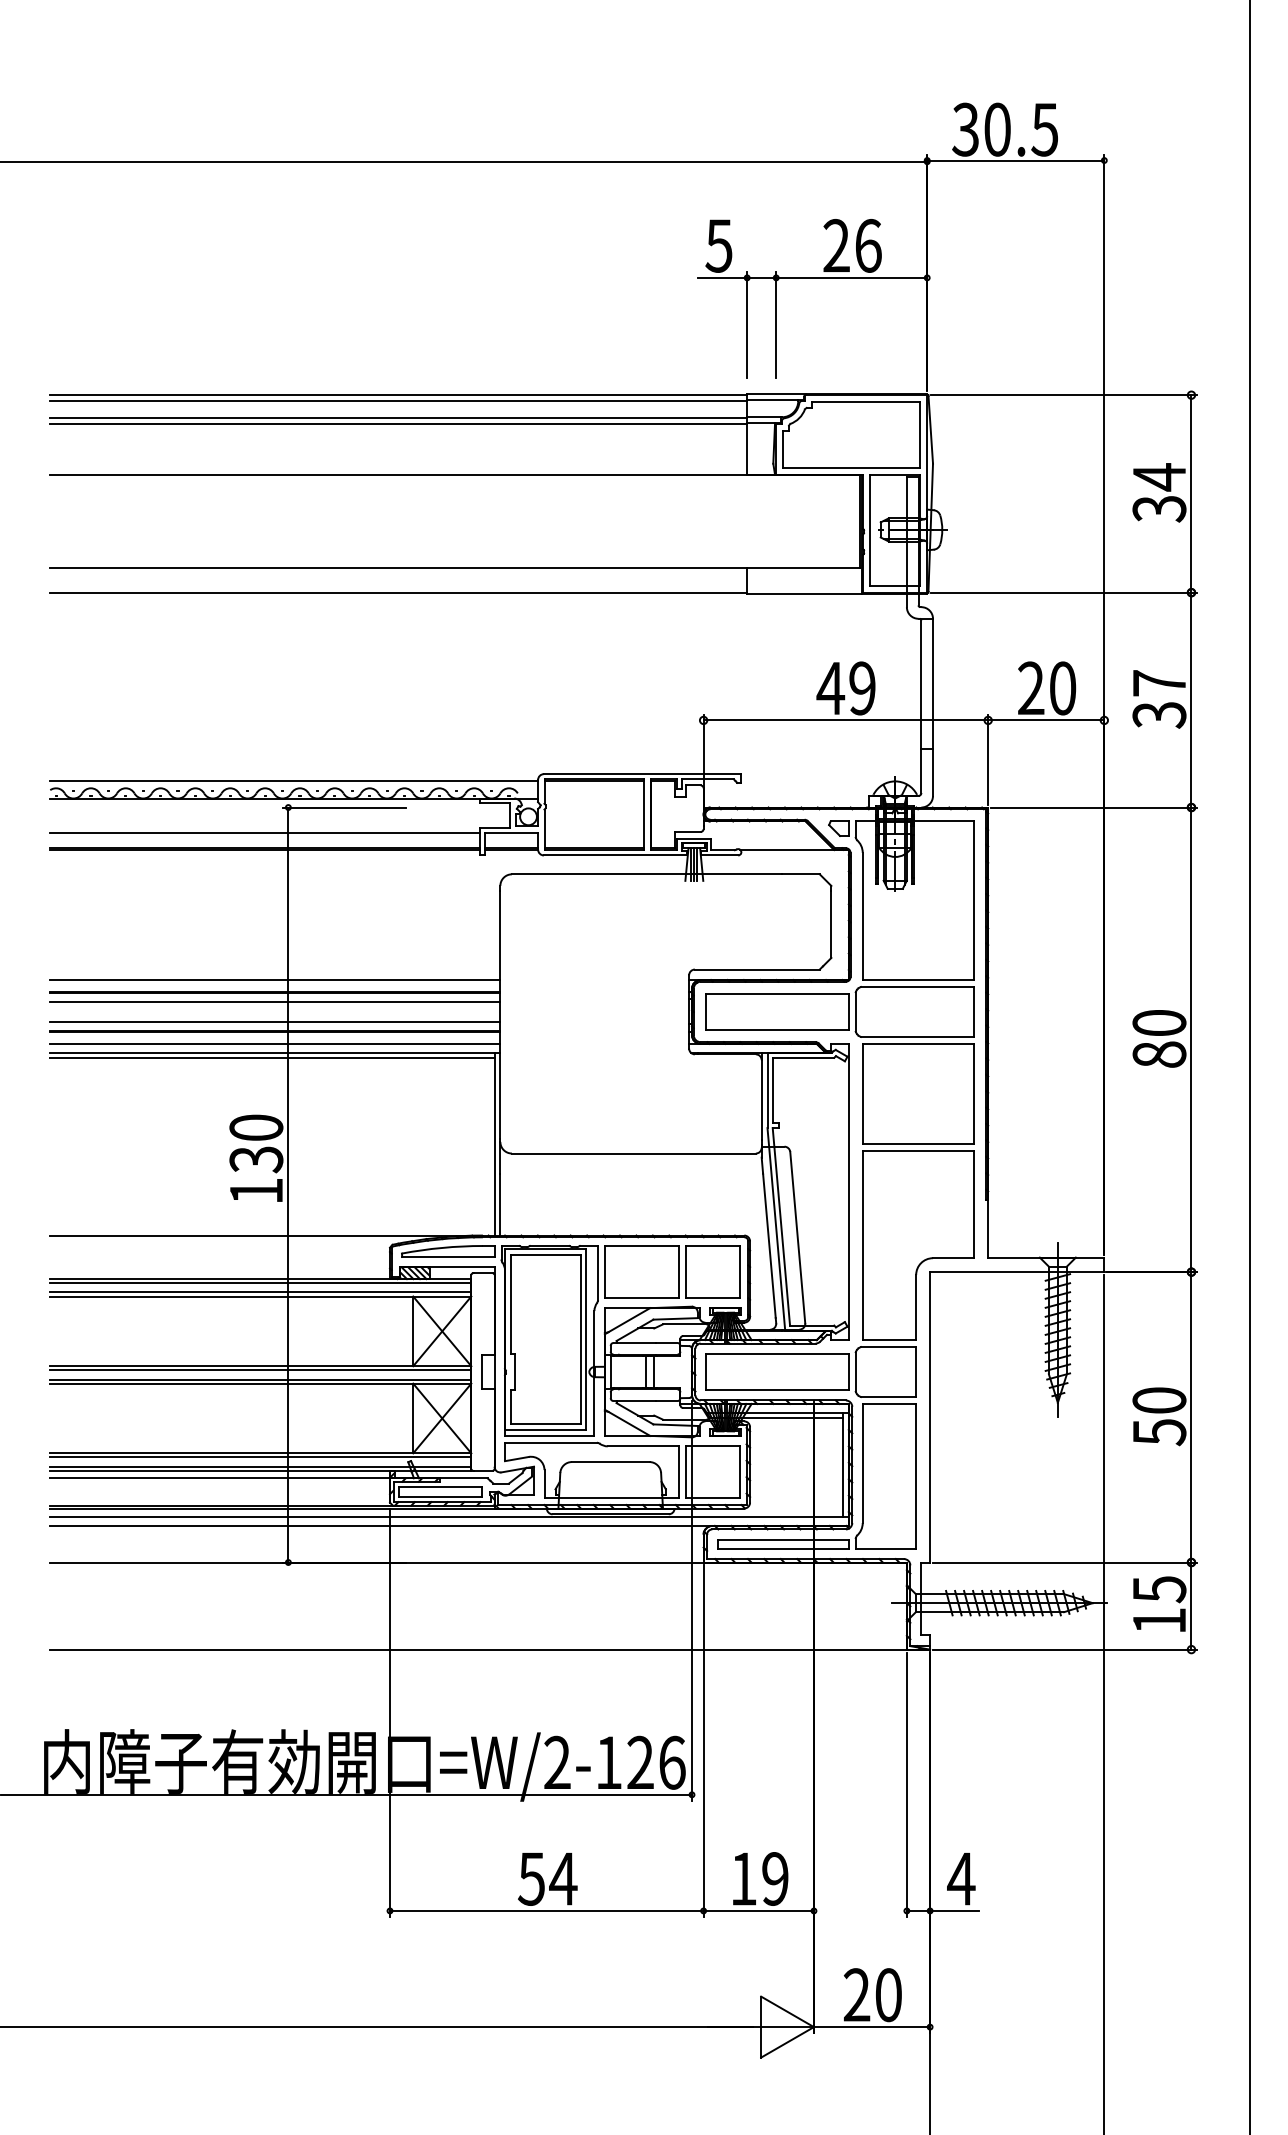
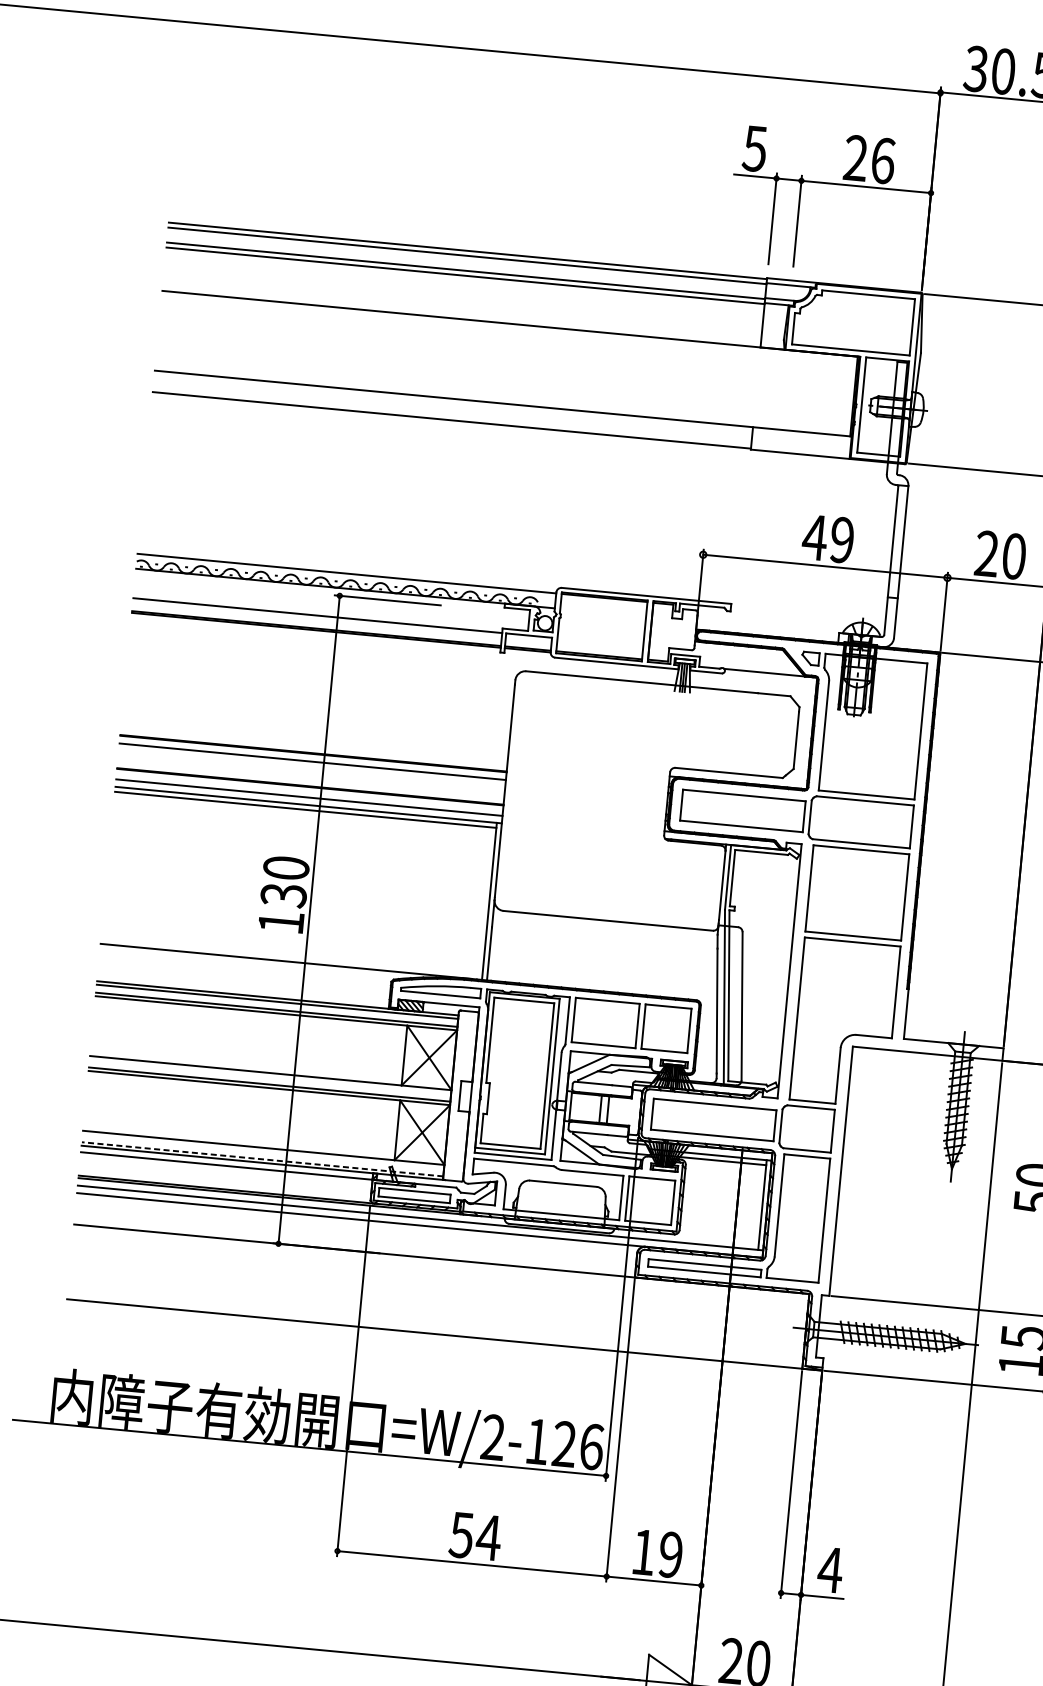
line: (275, 980) -> (314, 743), removed
line: (275, 1021) -> (311, 778), removed
line: (260, 1370) -> (270, 1076), removed
line: (260, 1457) -> (263, 1151), removed
line: (260, 1466) -> (262, 1159), solid -> dashed

